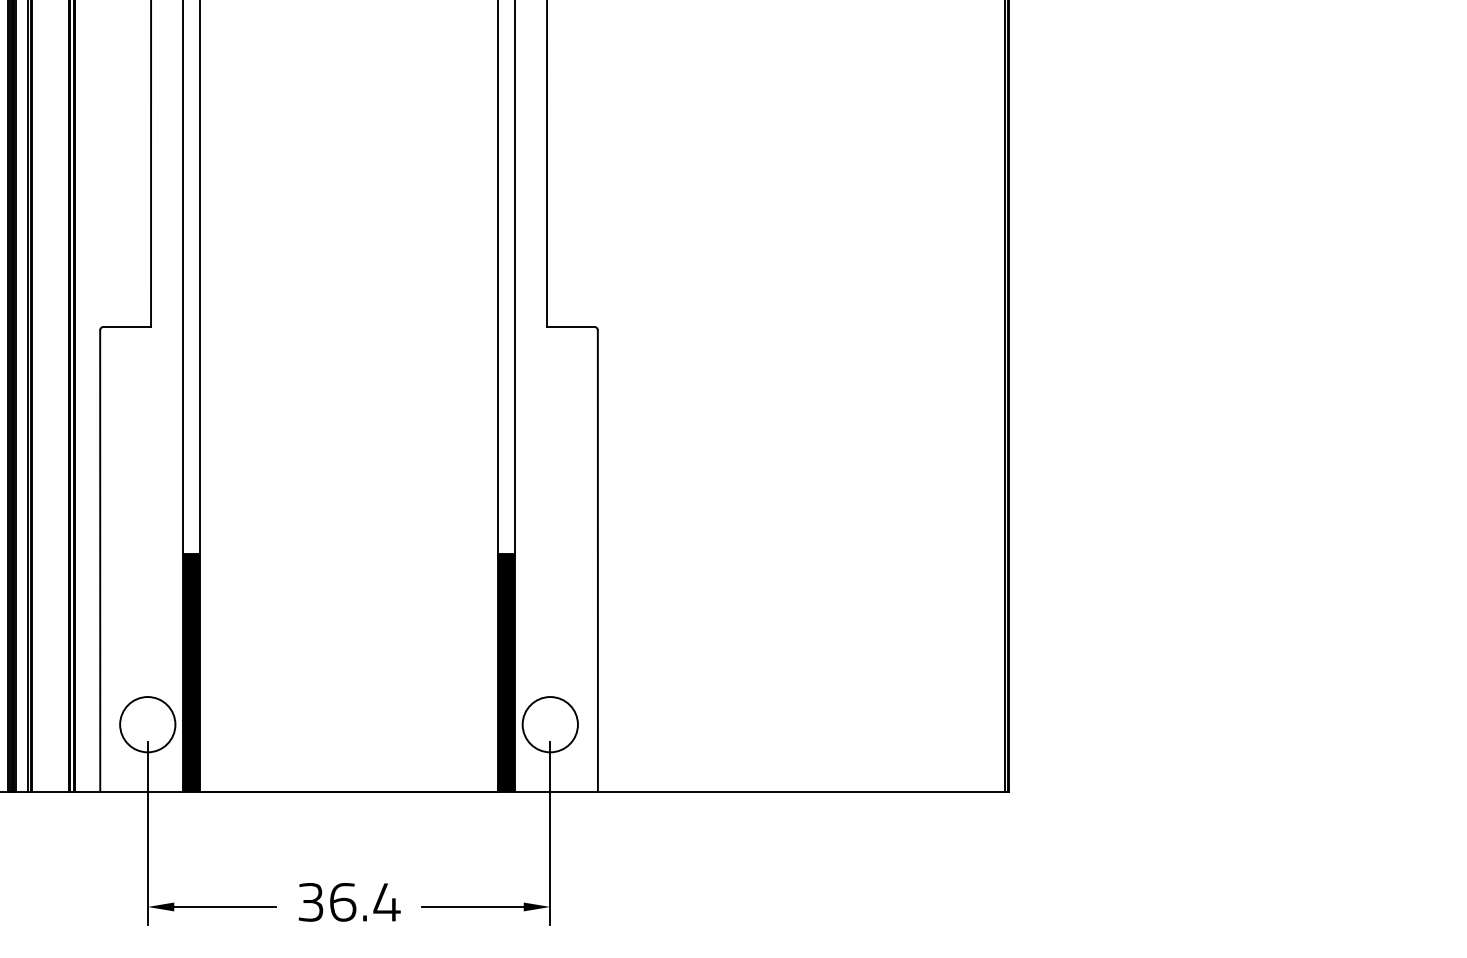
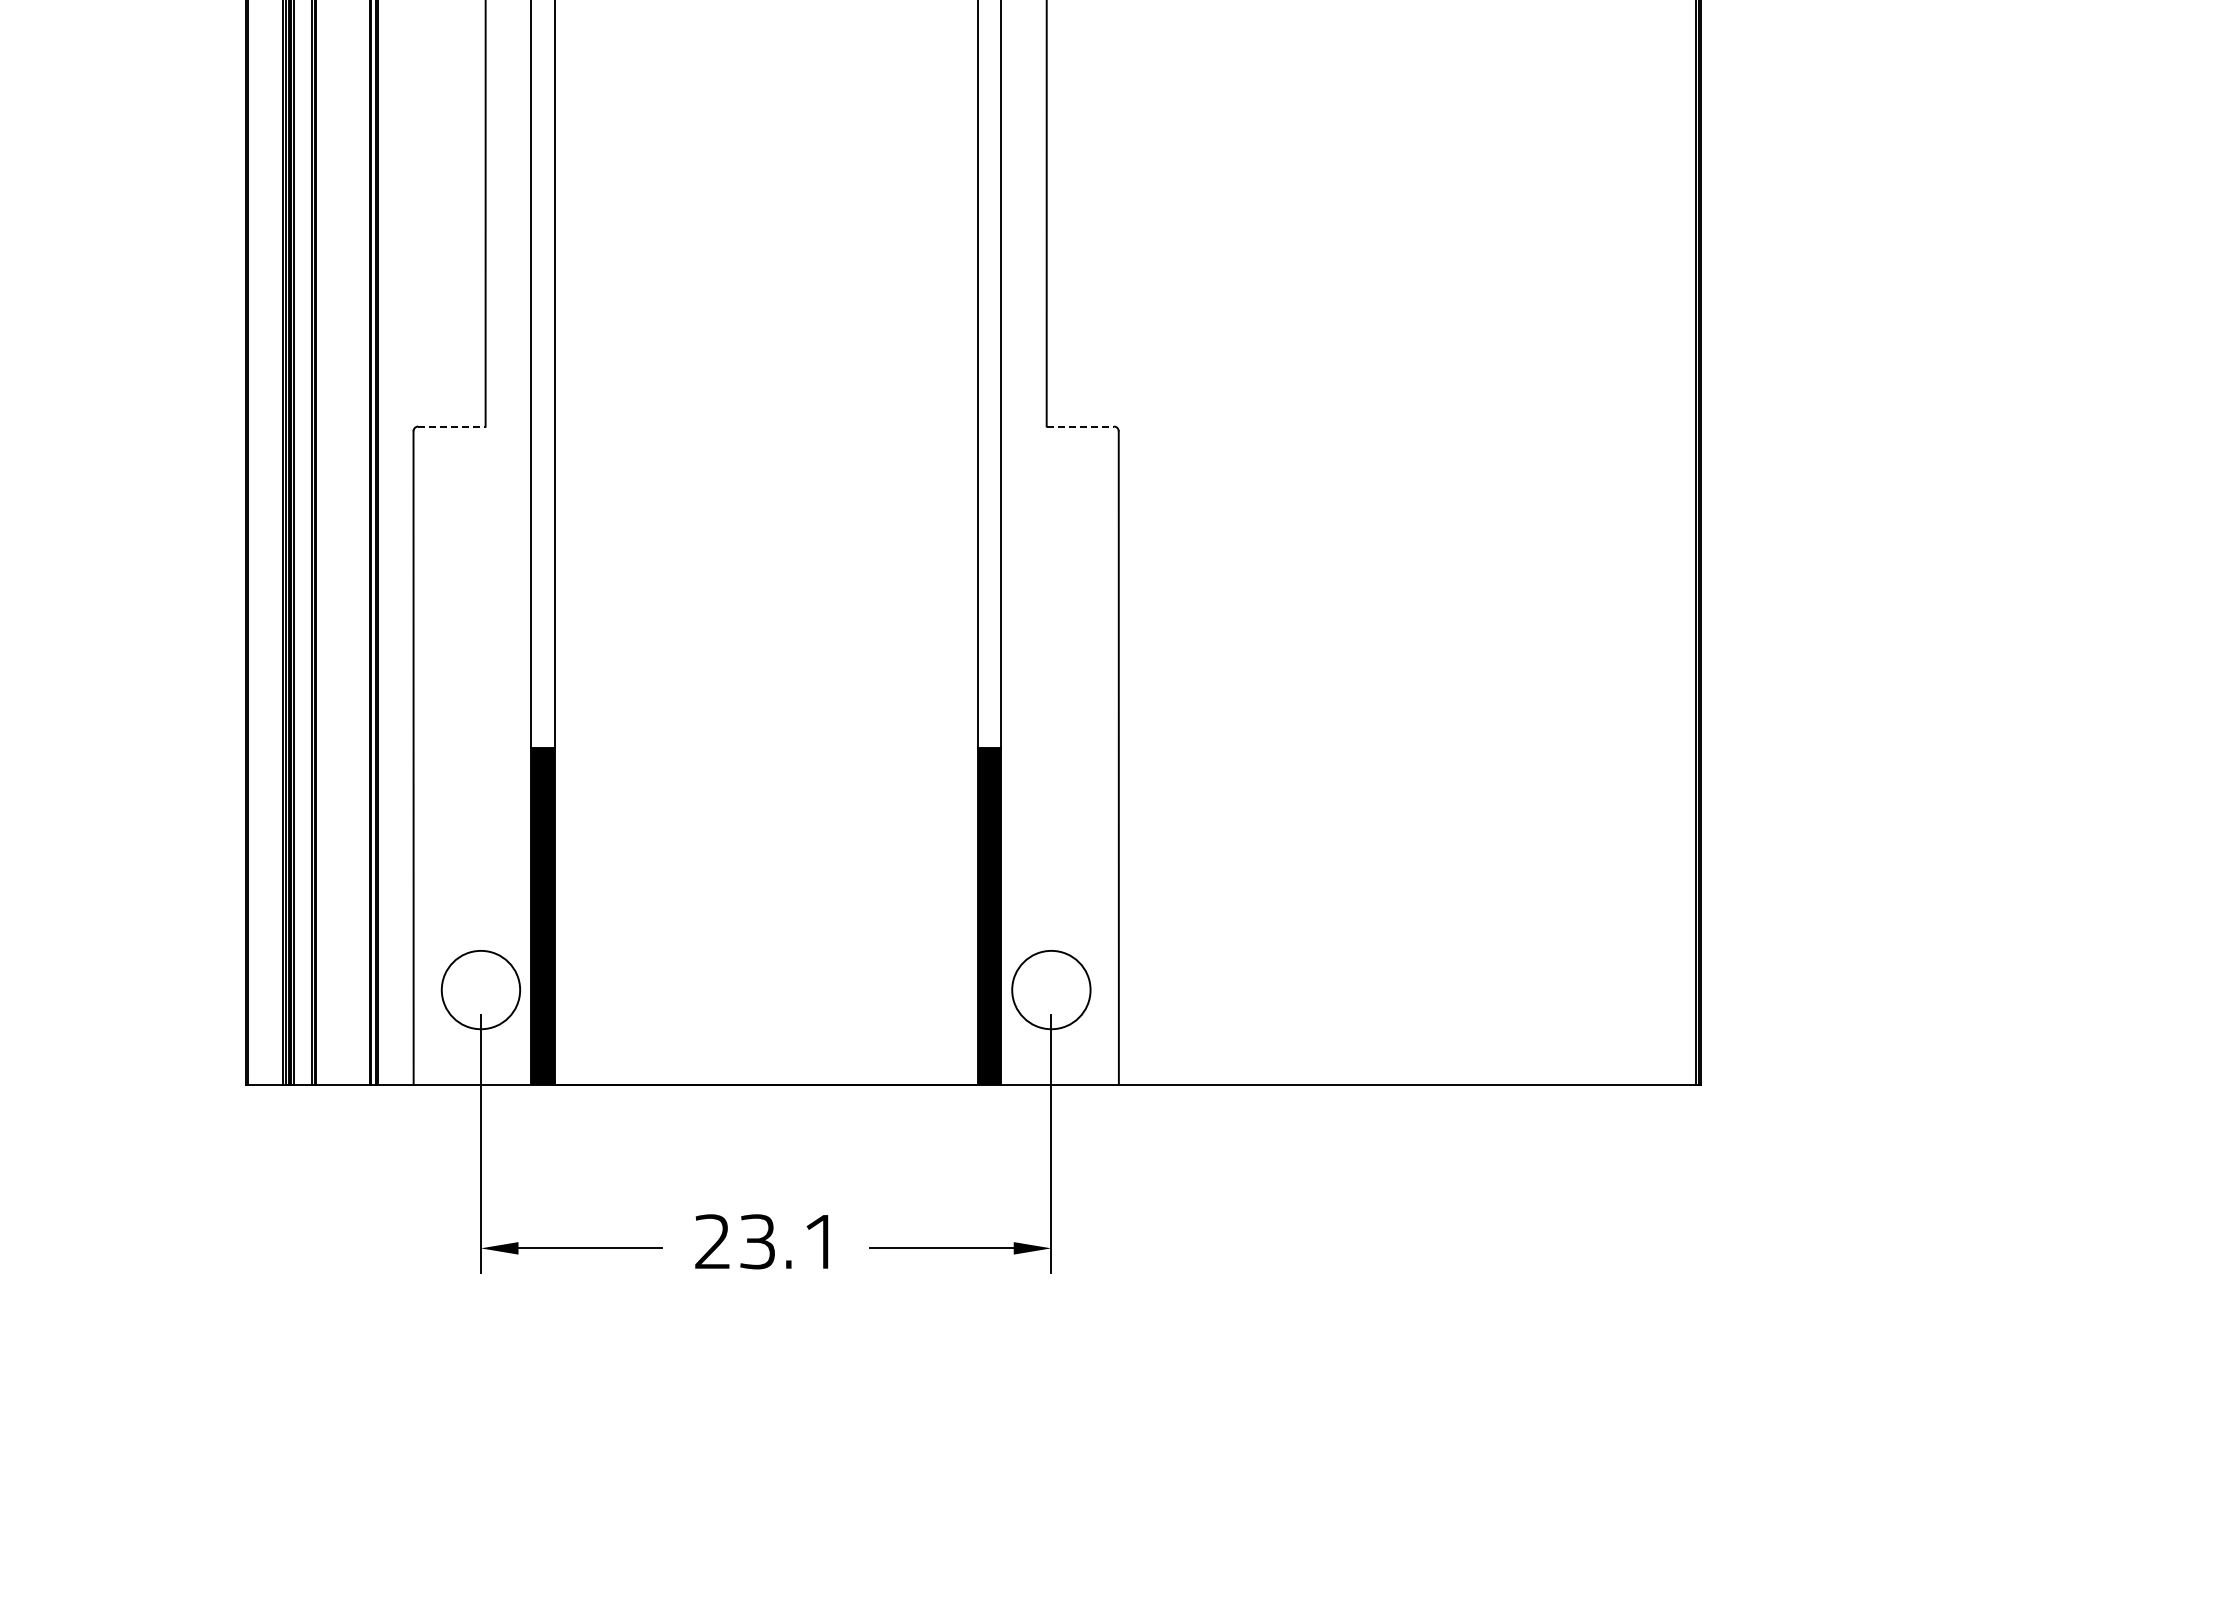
line: (126, 326) -> (451, 426), solid -> dashed
line: (570, 326) -> (1080, 426), solid -> dashed
text: (349, 902) -> (766, 1241), 36.4 -> 23.1

